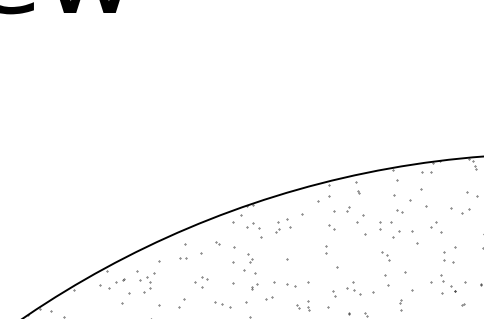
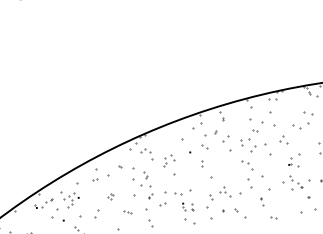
part: (465, 211) -> (304, 126), size x1.6
part: (283, 225) -> (169, 159), moved
part: (385, 256) -> (247, 165), size x1.6
part: (201, 282) -> (110, 196), size x0.6
part: (222, 304) -> (127, 211), size x0.6

